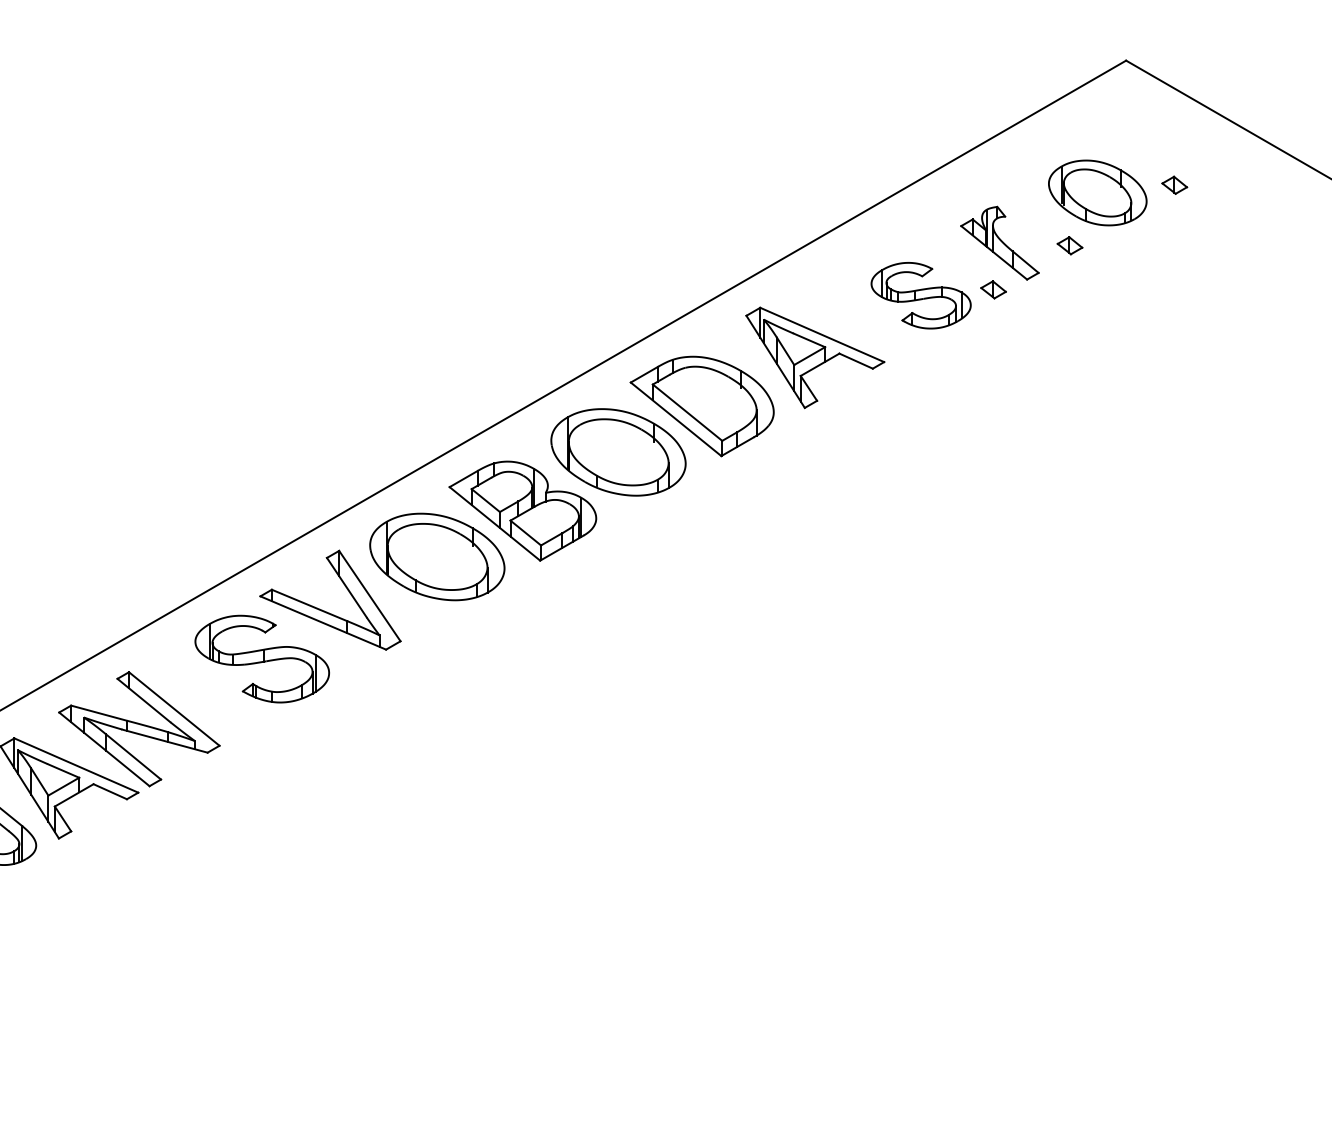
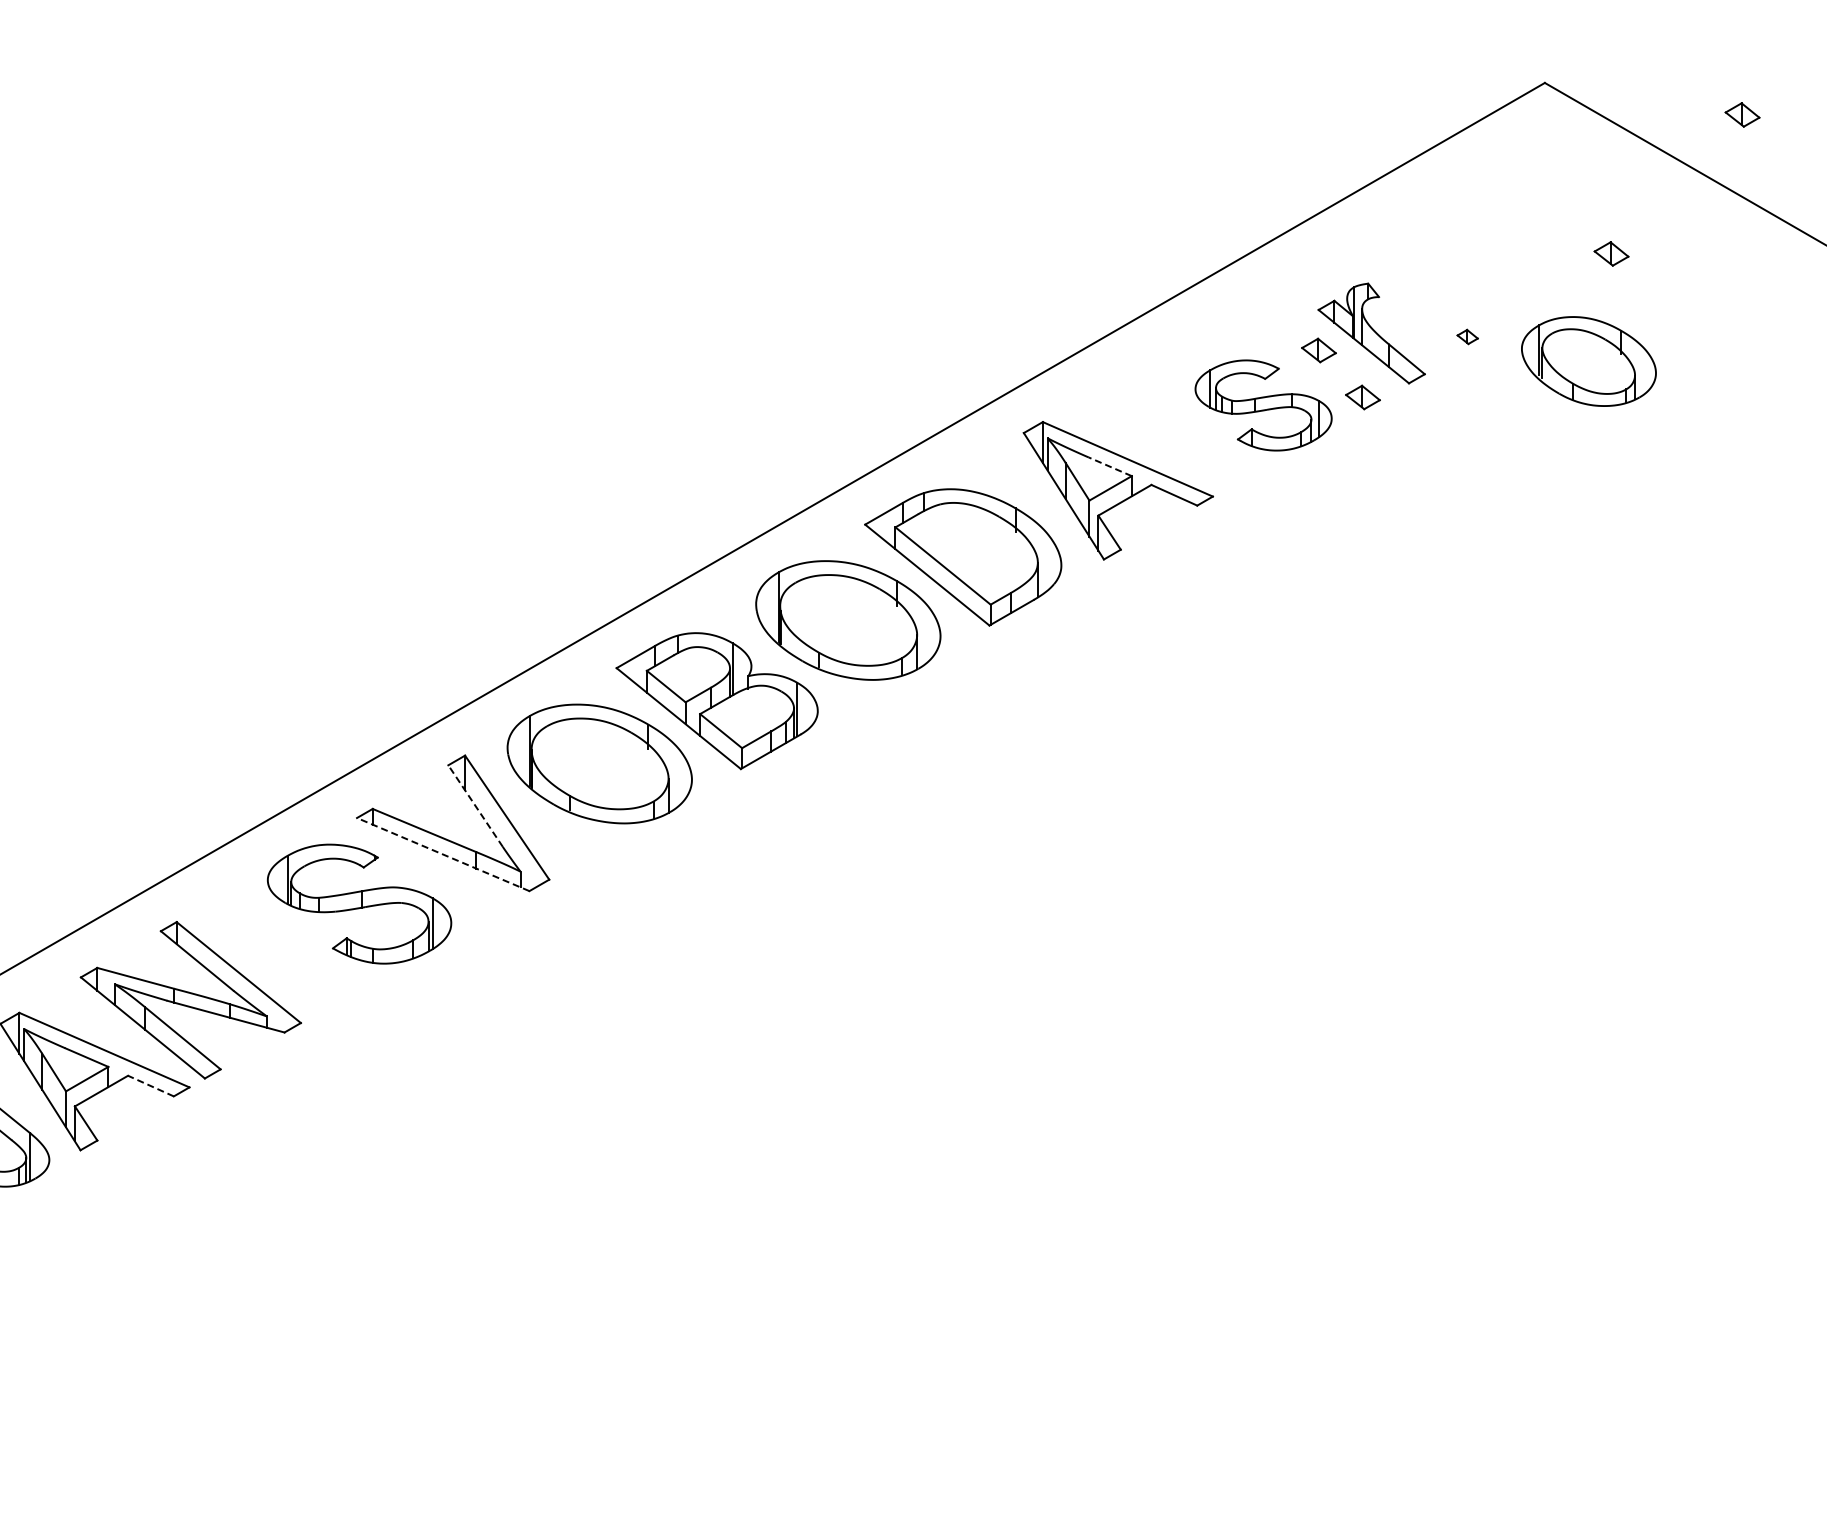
part: (1270, 83) -> (1742, 114), added
part: (1097, 192) -> (1588, 361), moved
part: (1069, 245) -> (1467, 336), size x0.6
part: (961, 255) -> (1318, 350), added
line: (808, 340) -> (1109, 466), solid -> dashed
line: (346, 587) -> (475, 805), solid -> dashed
line: (323, 622) -> (443, 854), solid -> dashed
line: (109, 791) -> (150, 1085), solid -> dashed

